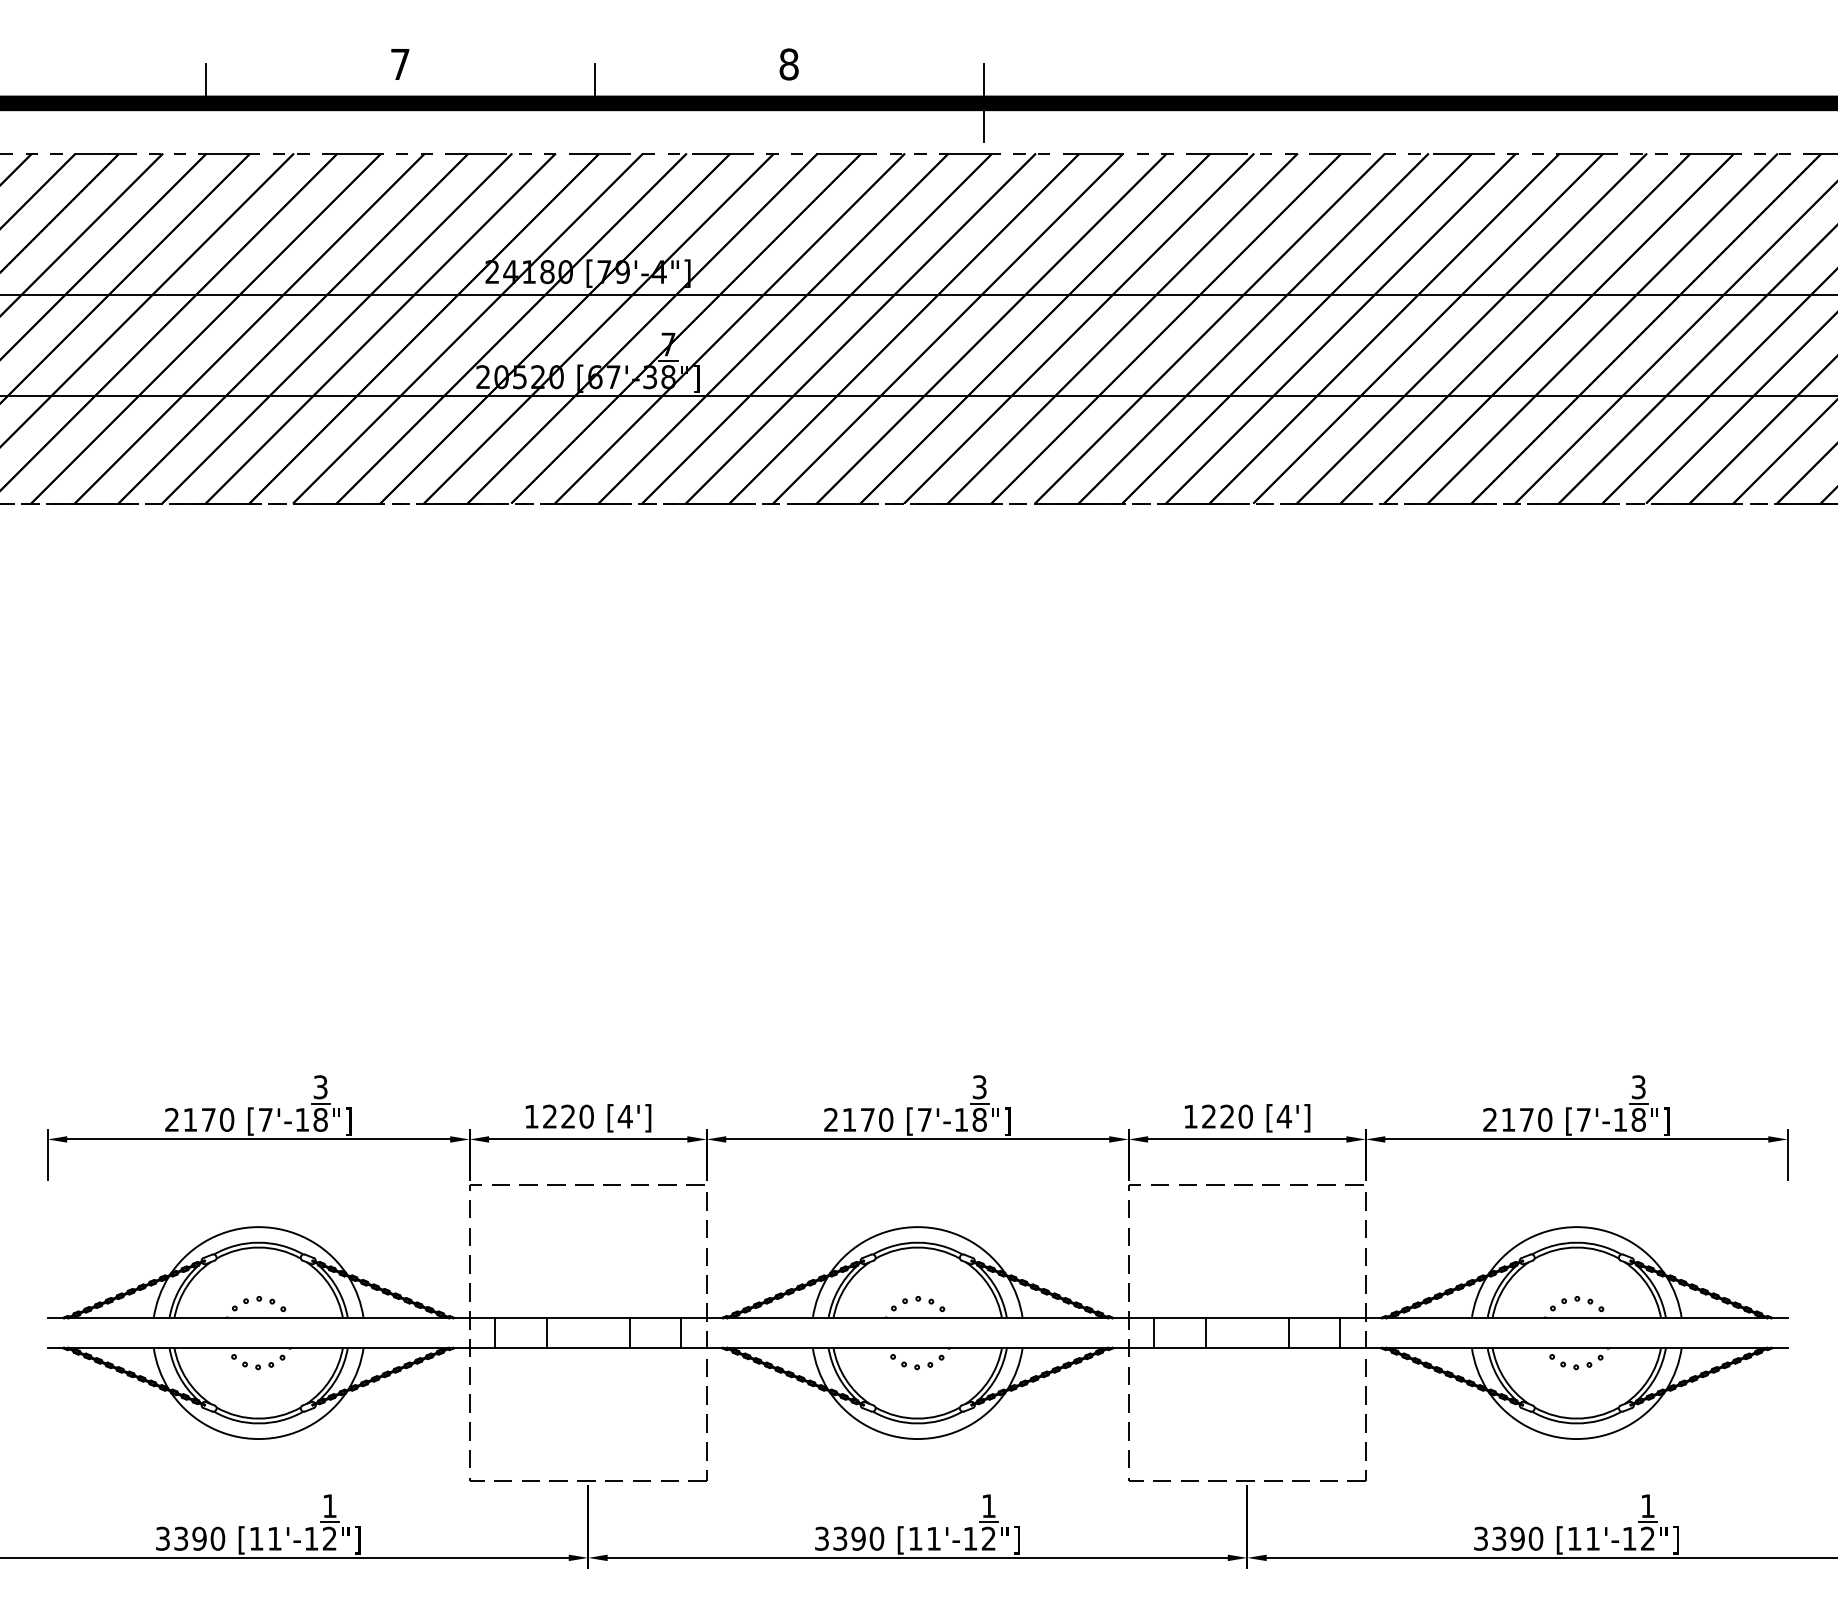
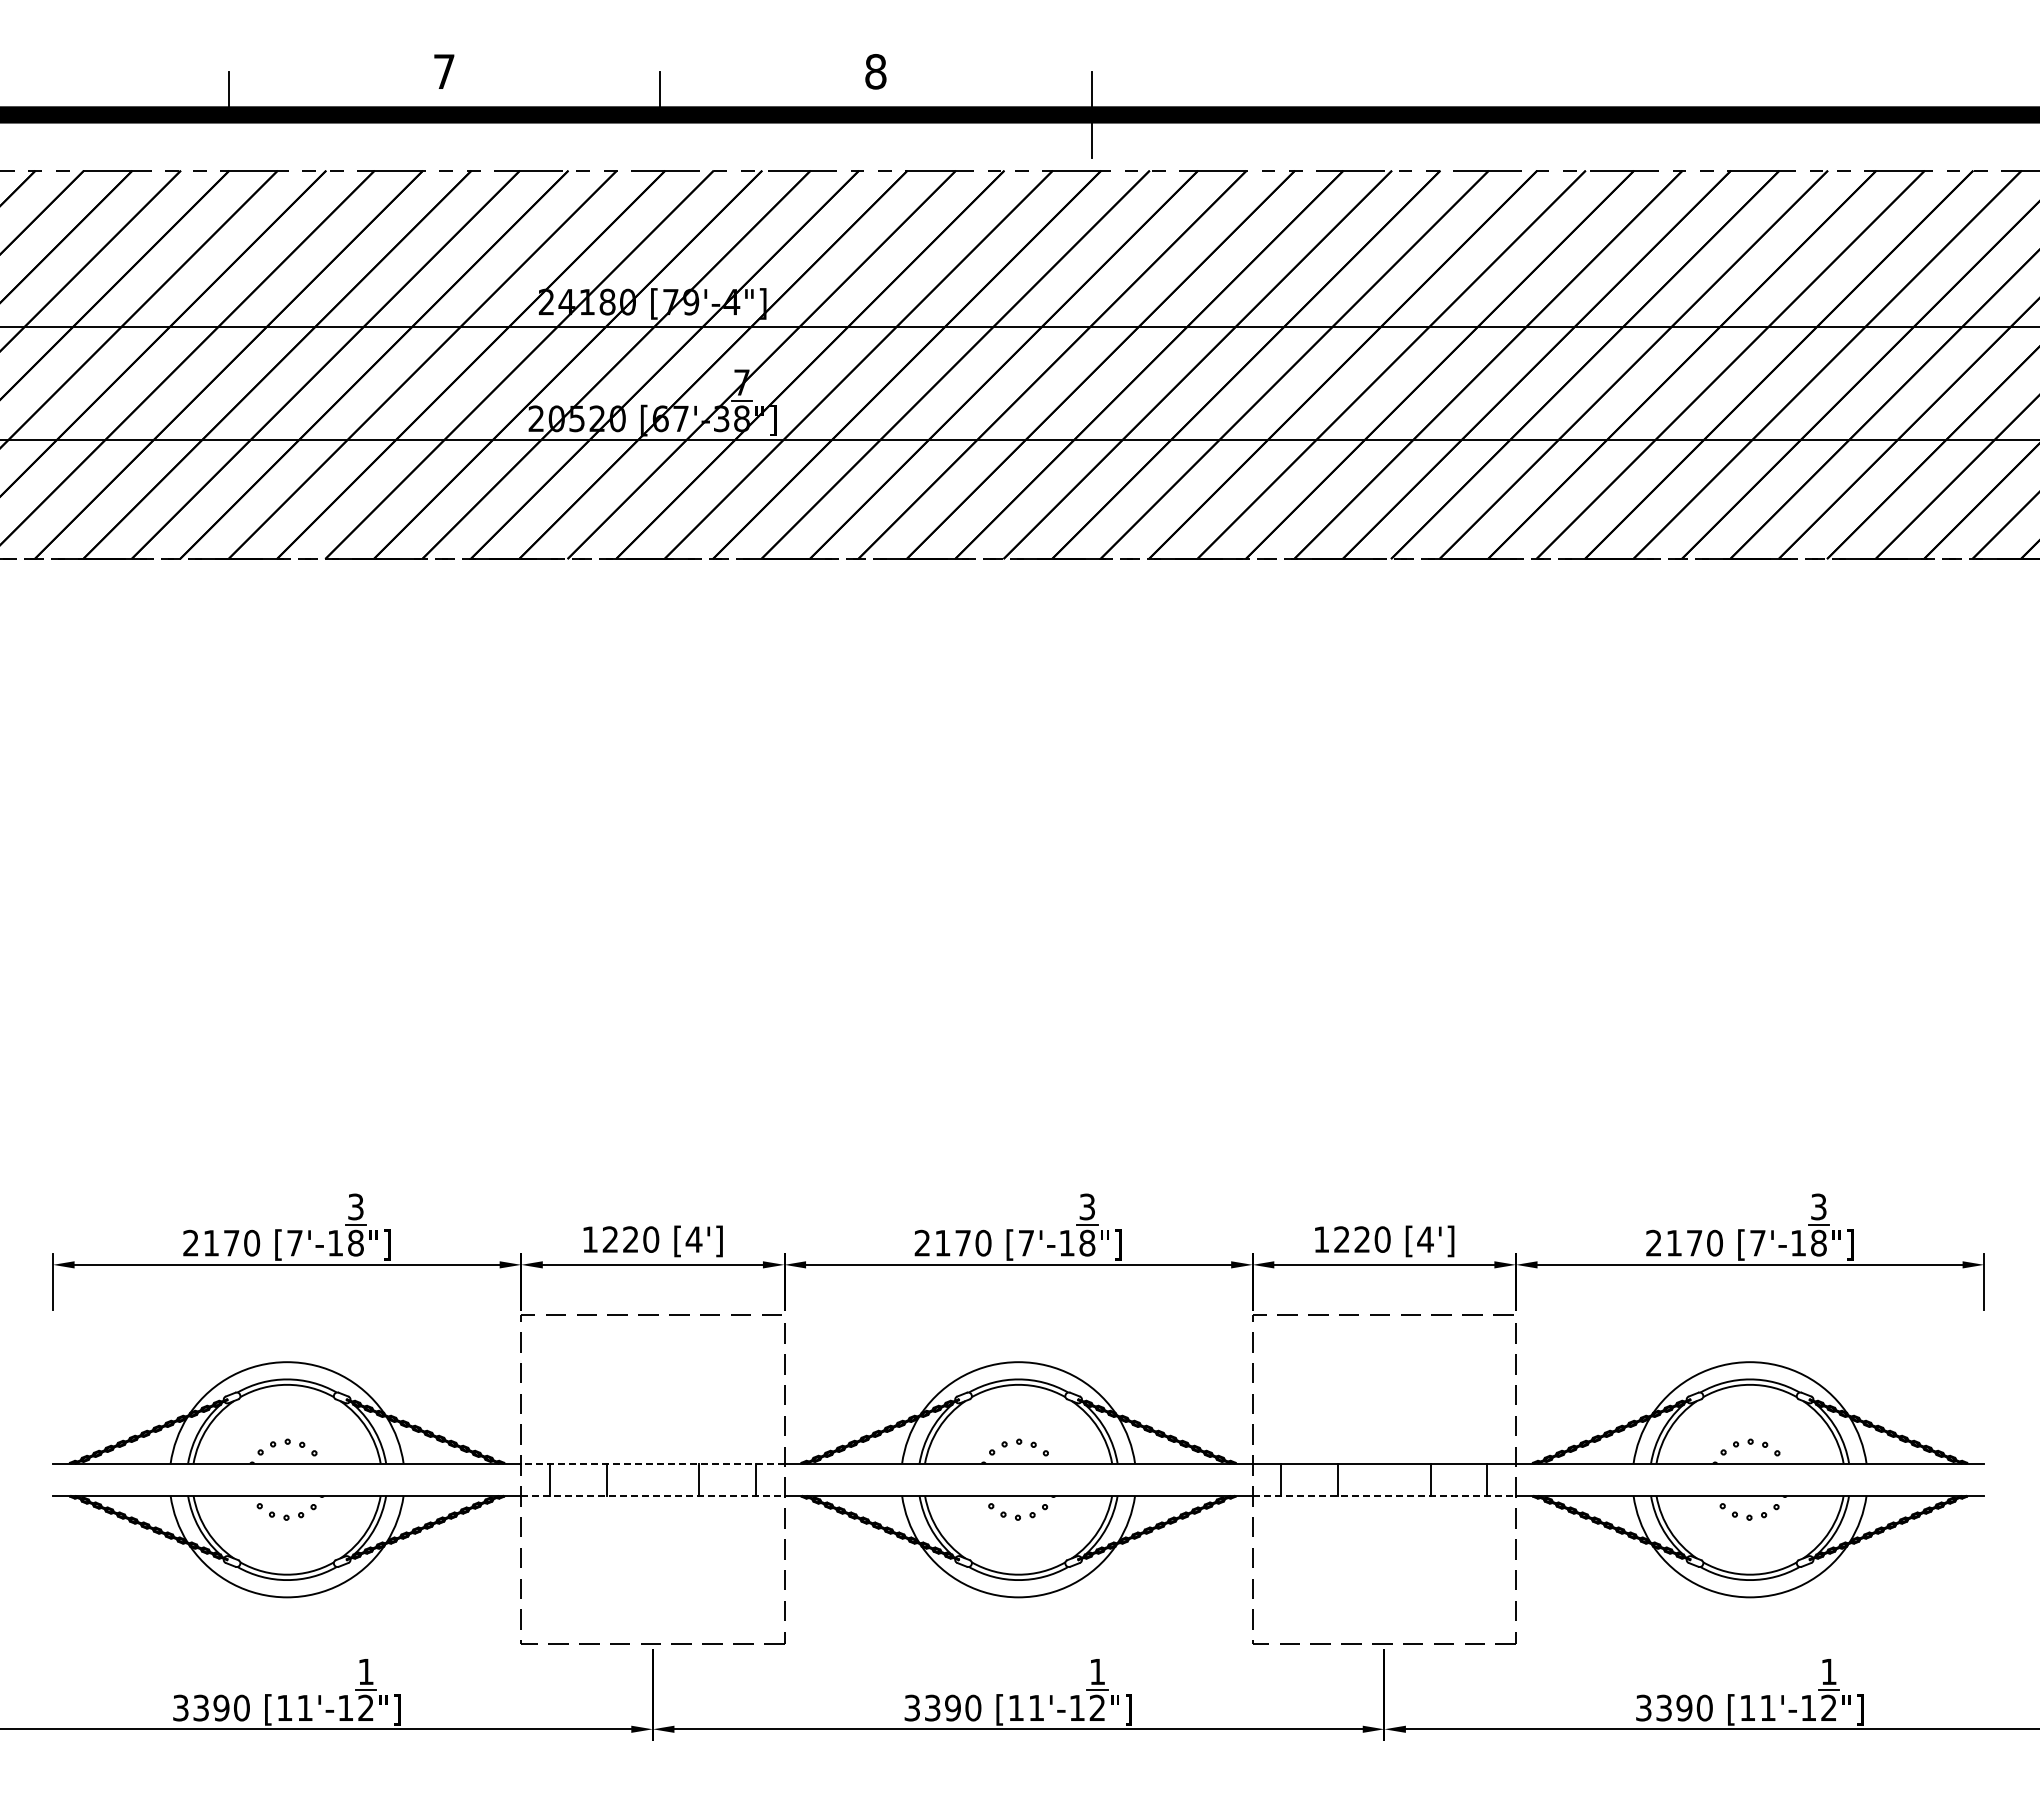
line: (587, 1318) -> (652, 1463), solid -> dashed
line: (587, 1347) -> (652, 1495), solid -> dashed
line: (1247, 1347) -> (1384, 1495), solid -> dashed

